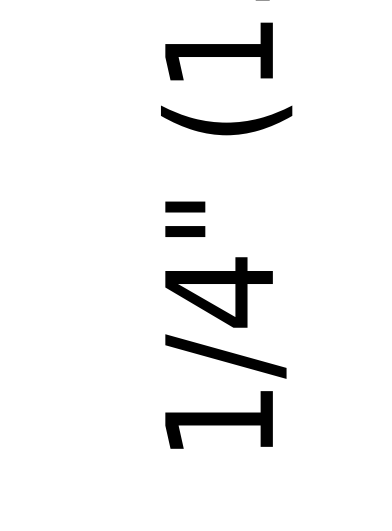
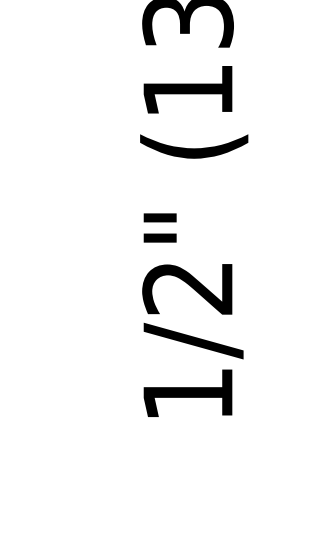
text: (218, 292) -> (187, 288), 1/4" -> 1/2"

